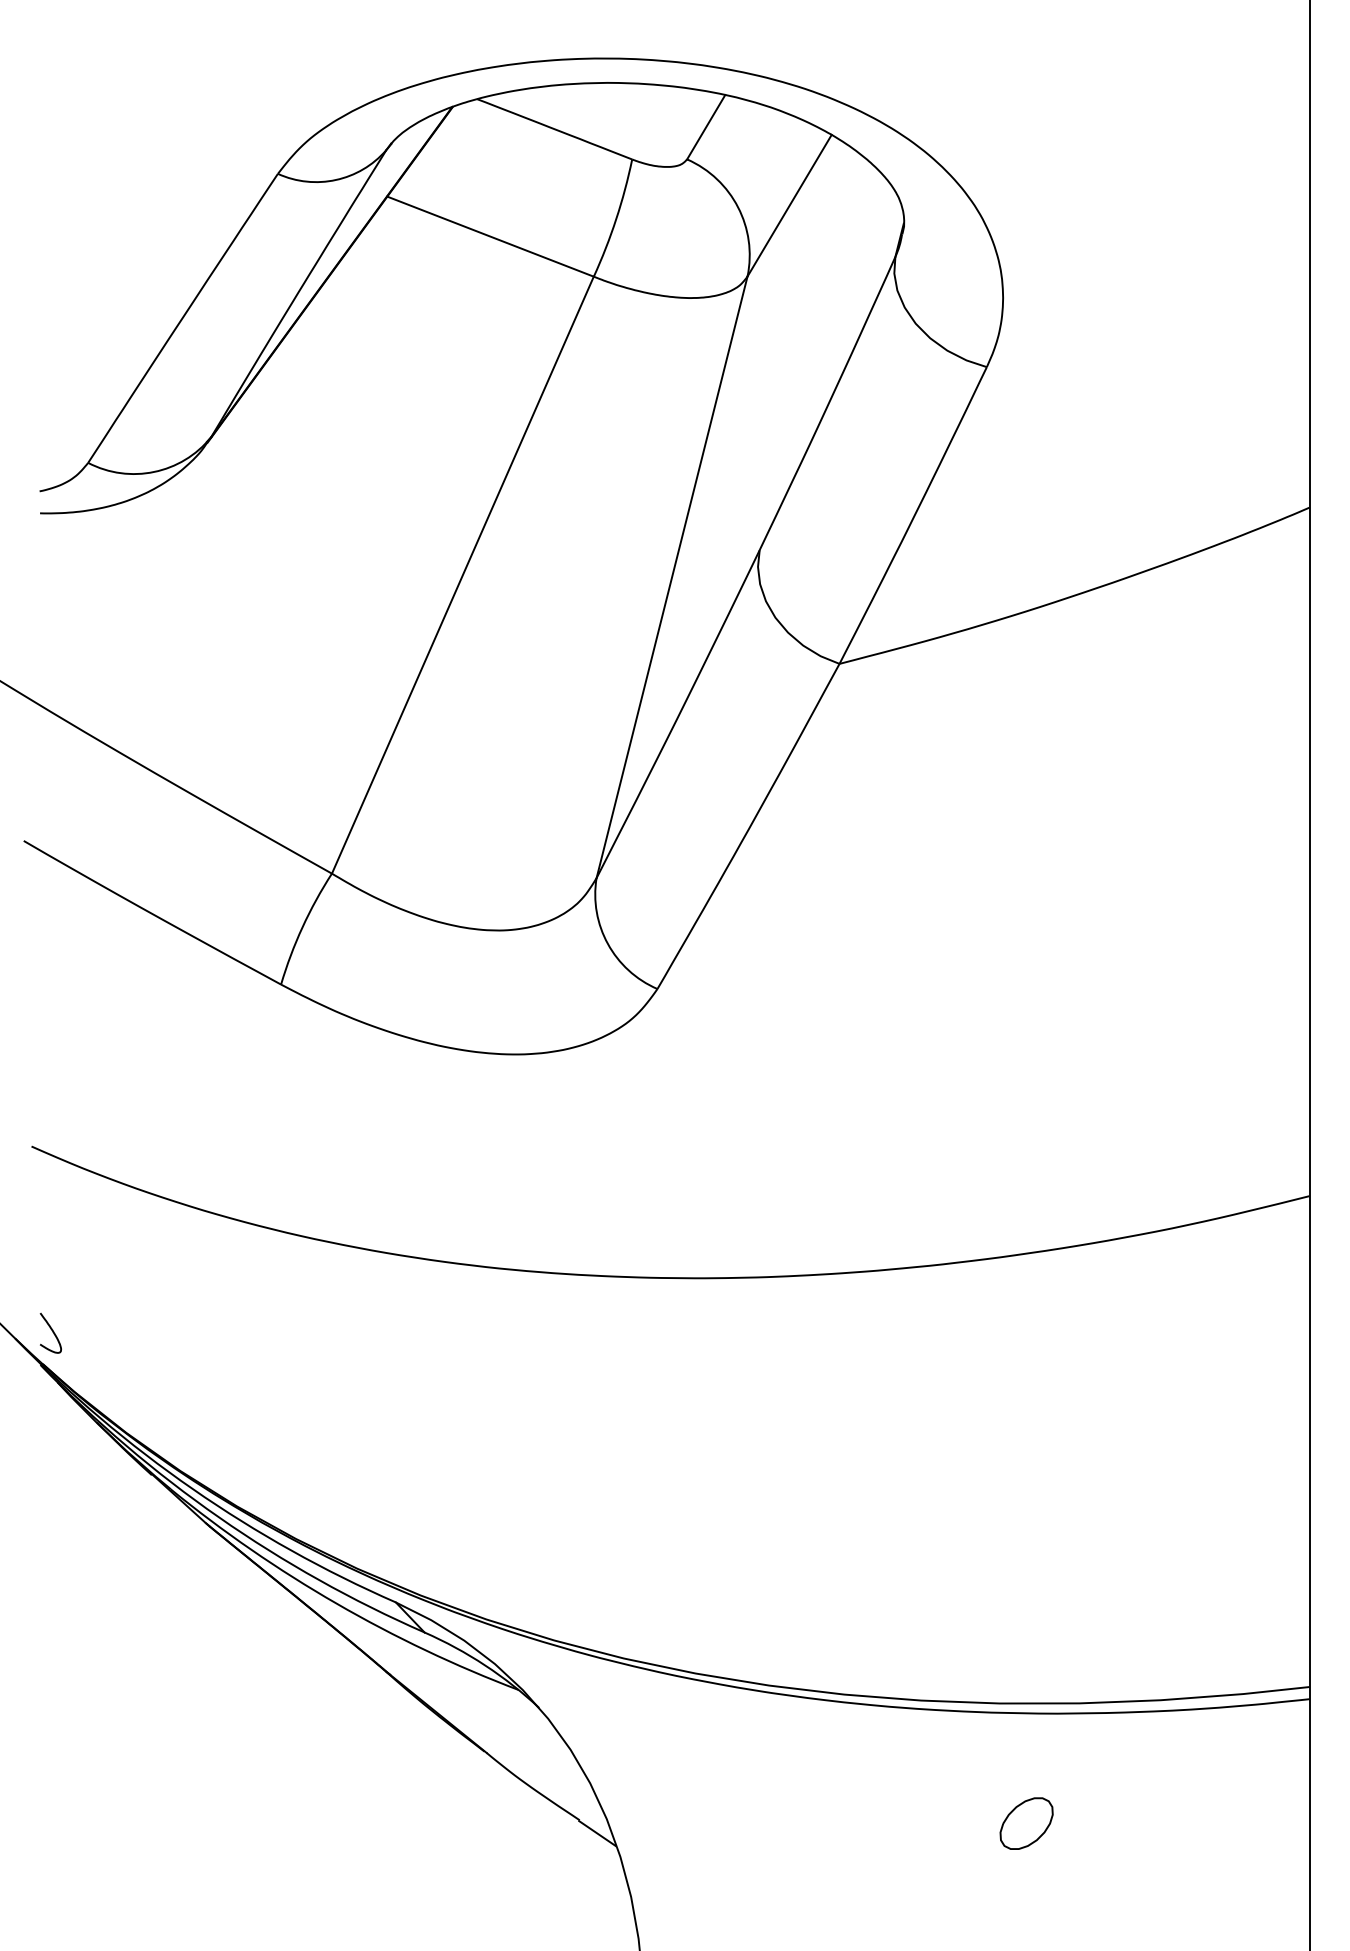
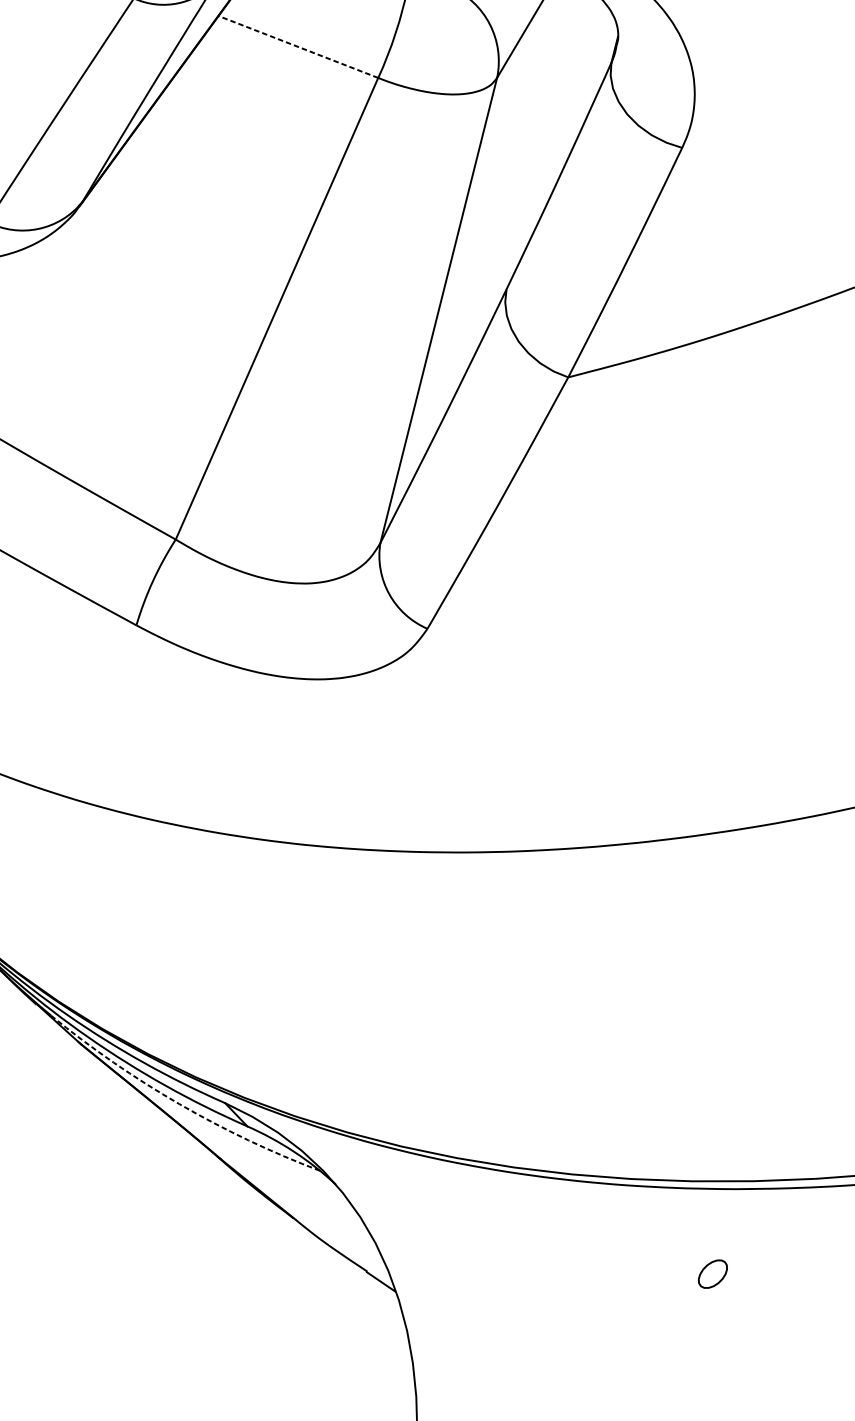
line: (490, 236) -> (298, 46), solid -> dashed
arc: (336, 1603) -> (179, 1103), solid -> dashed
part: (1026, 1823) -> (712, 1274), size x0.7

